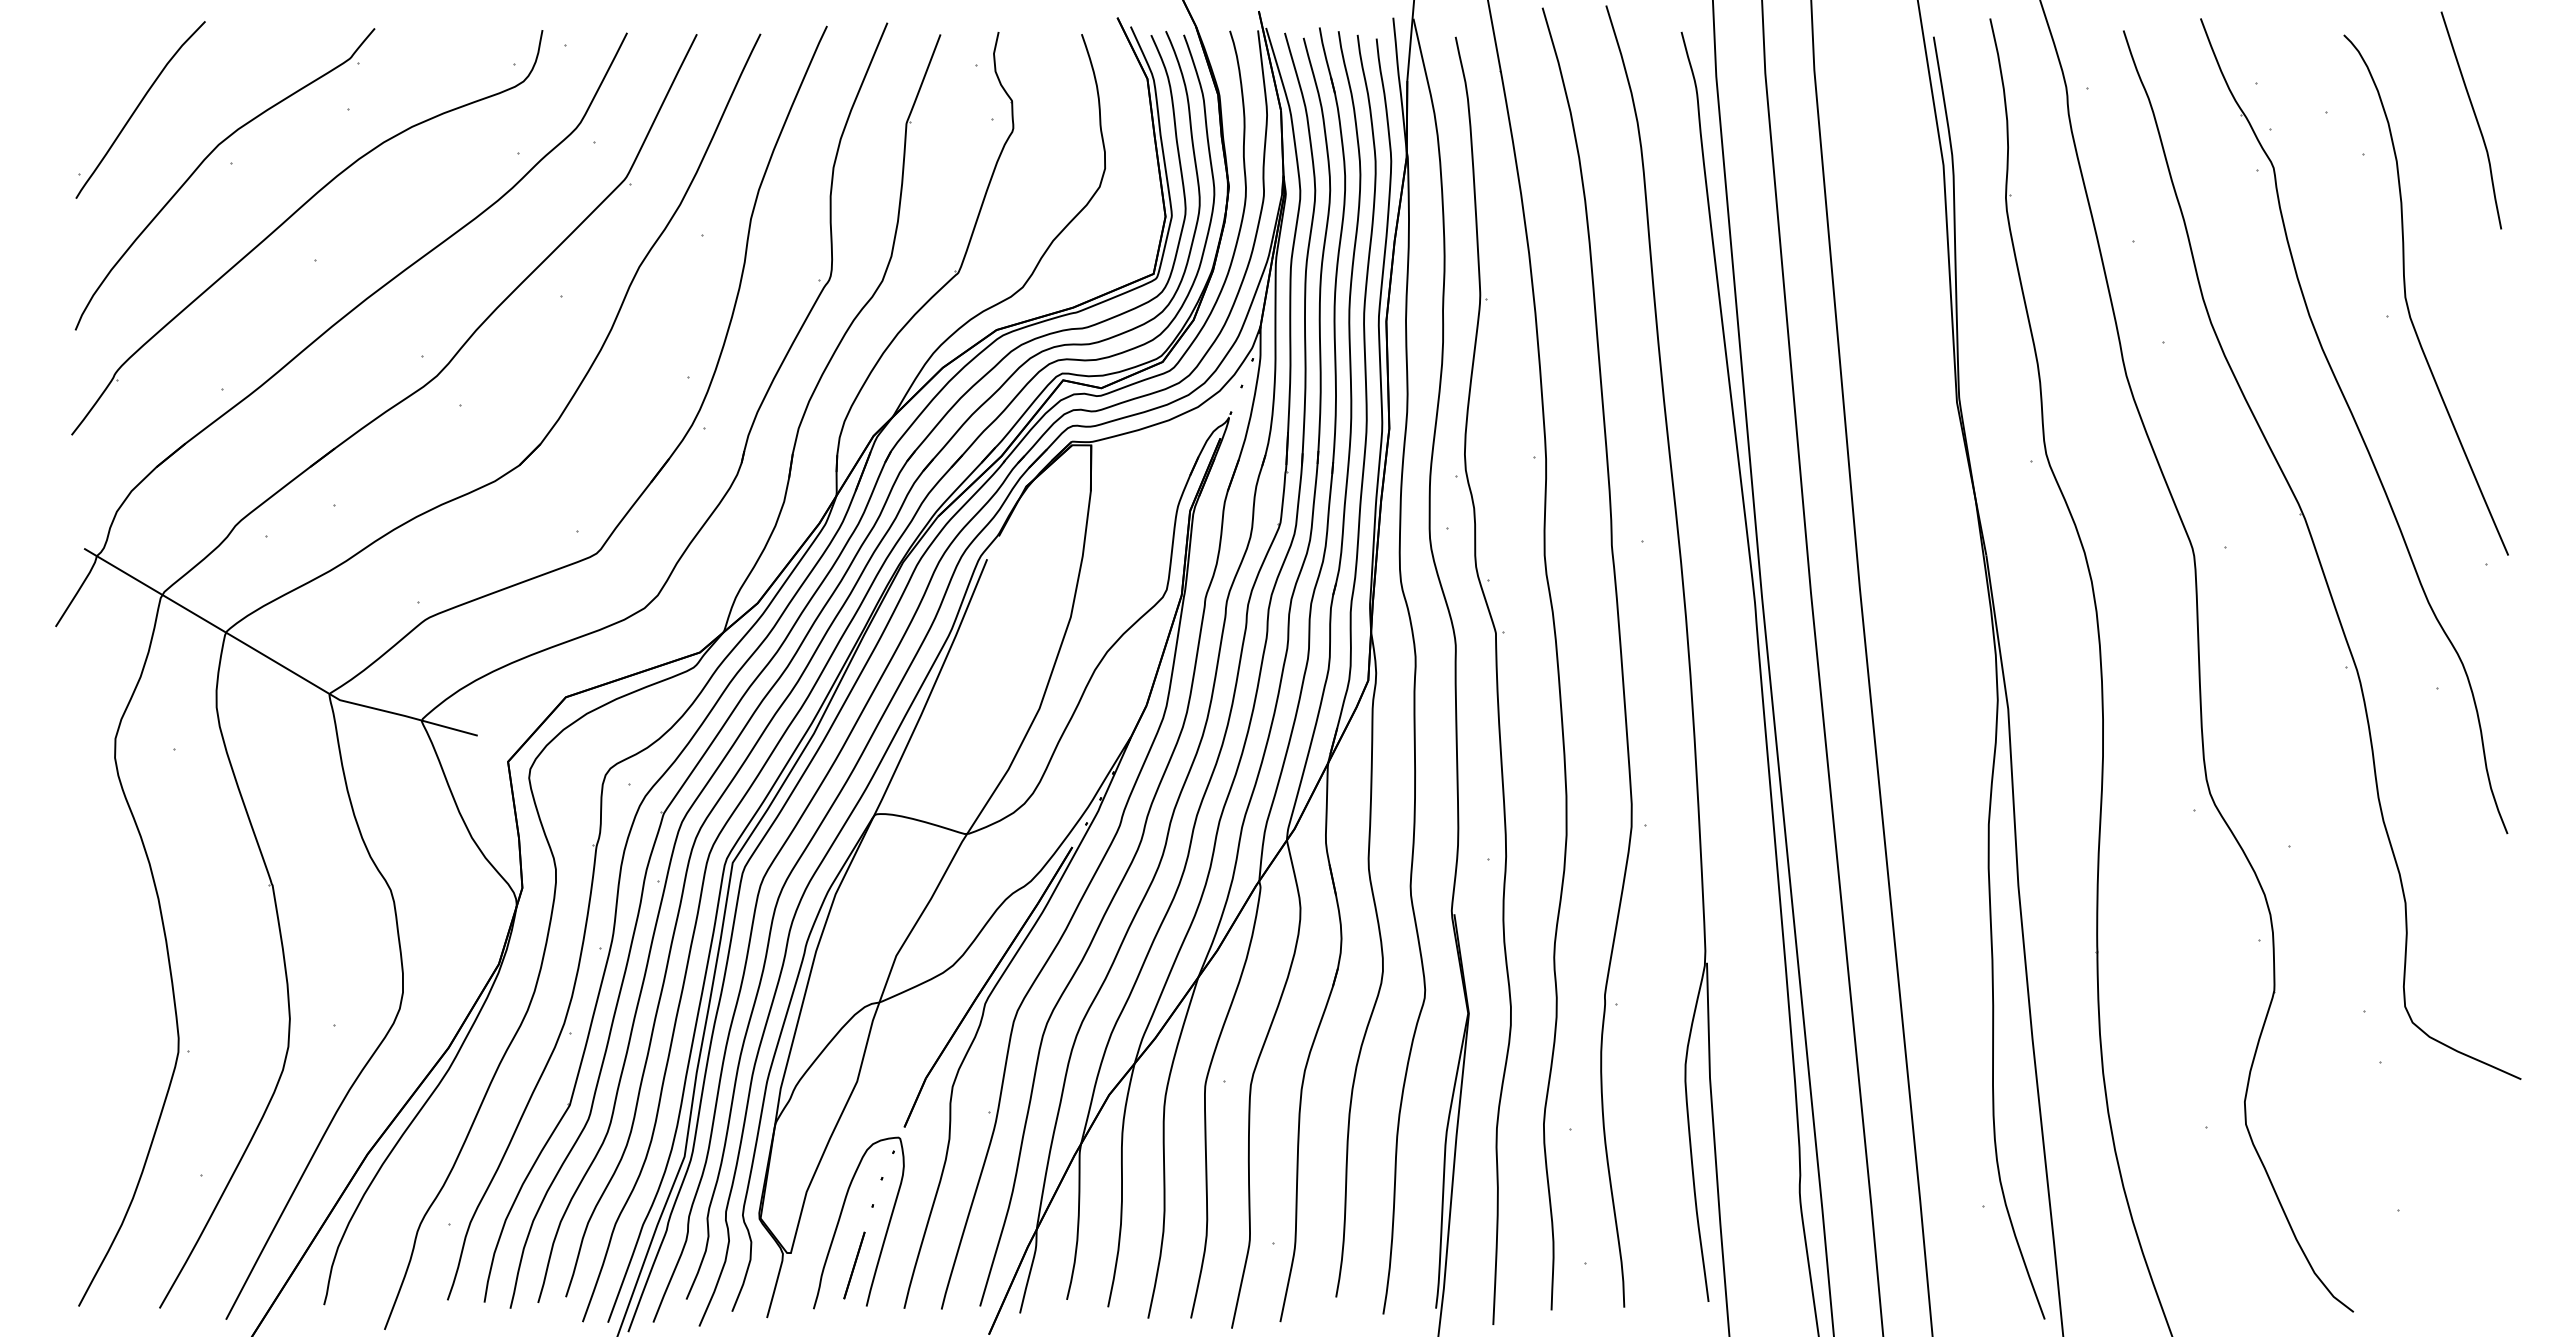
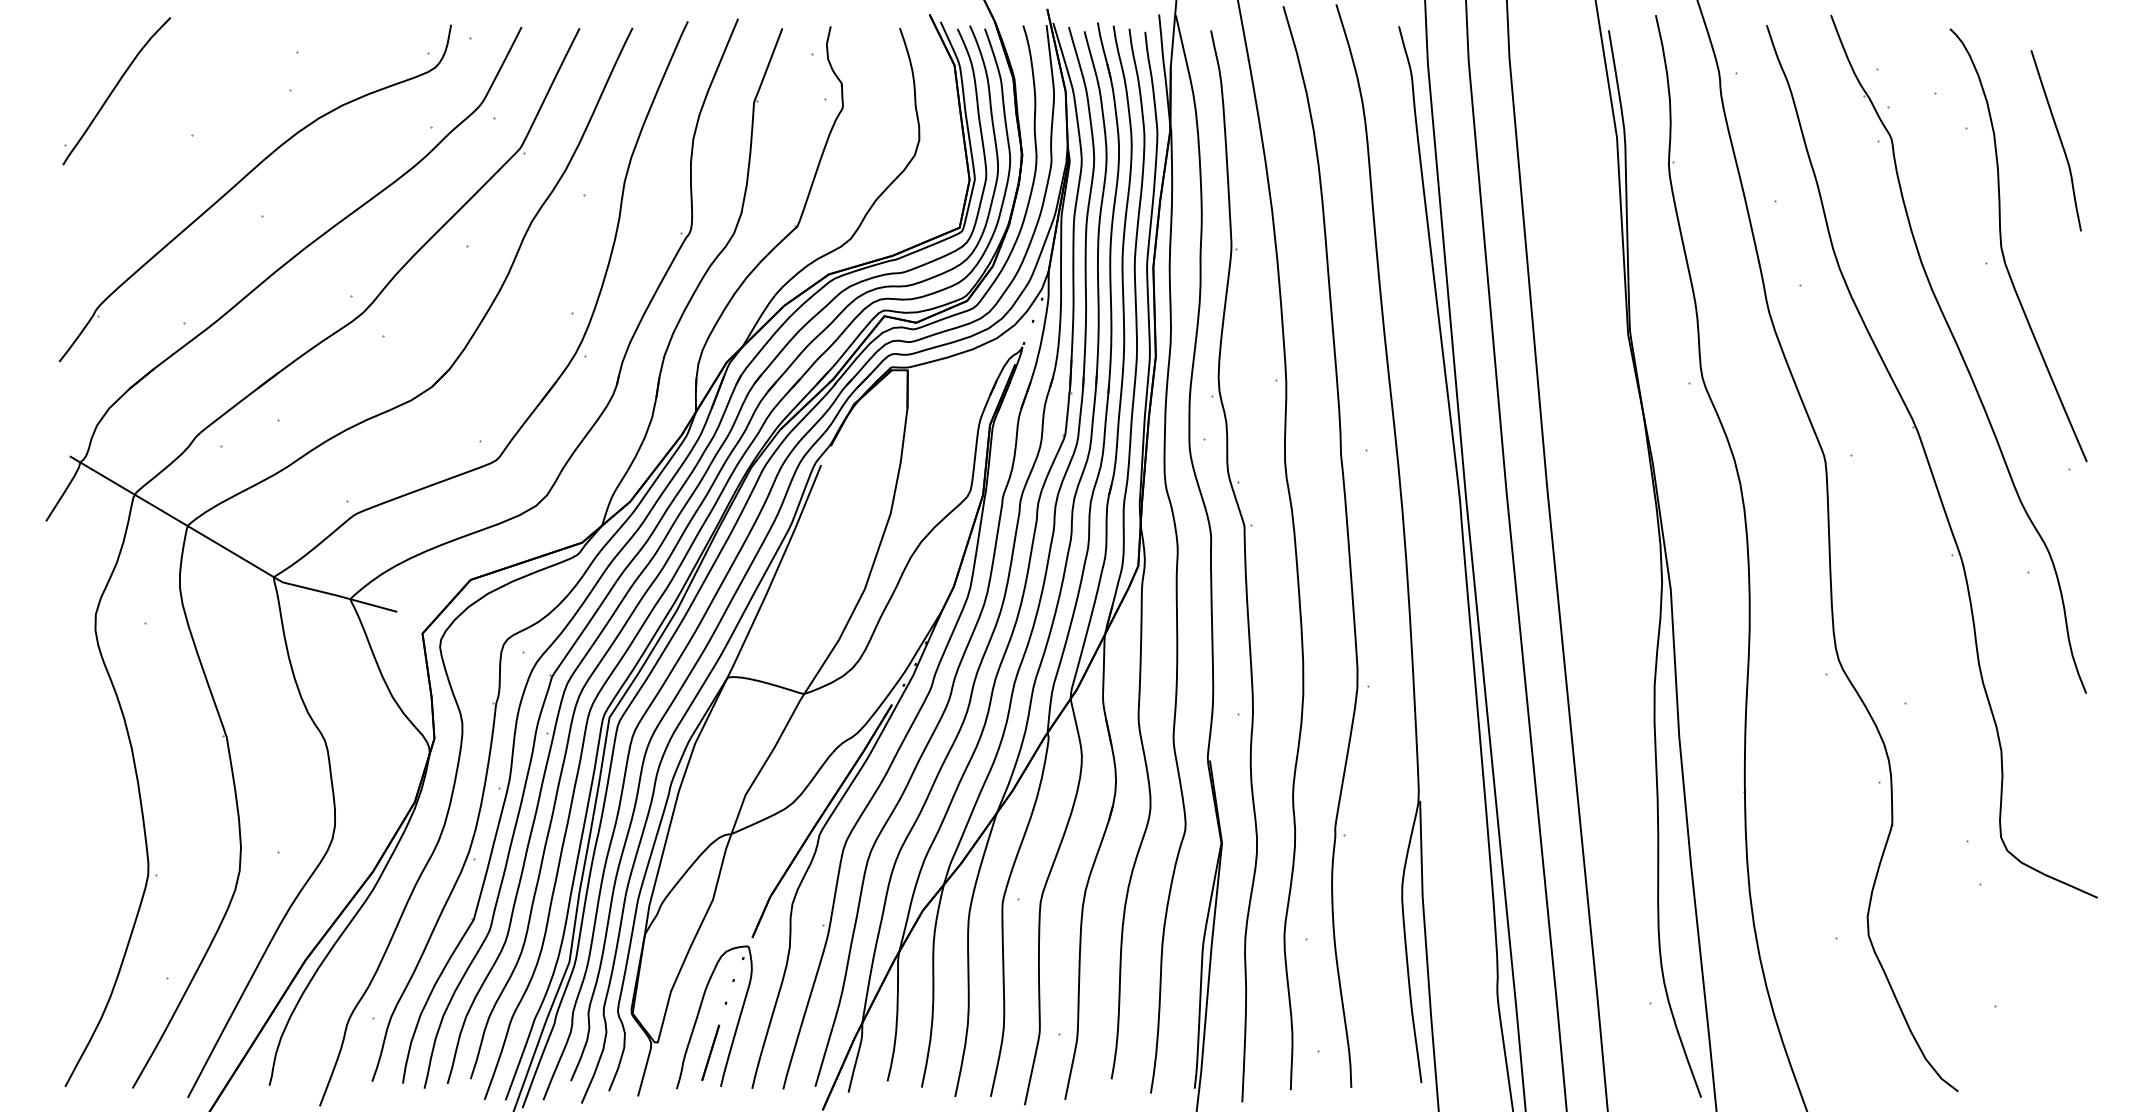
curve: (2475, 119) -> (2059, 139), moved
curve: (205, 160) -> (170, 133), removed

